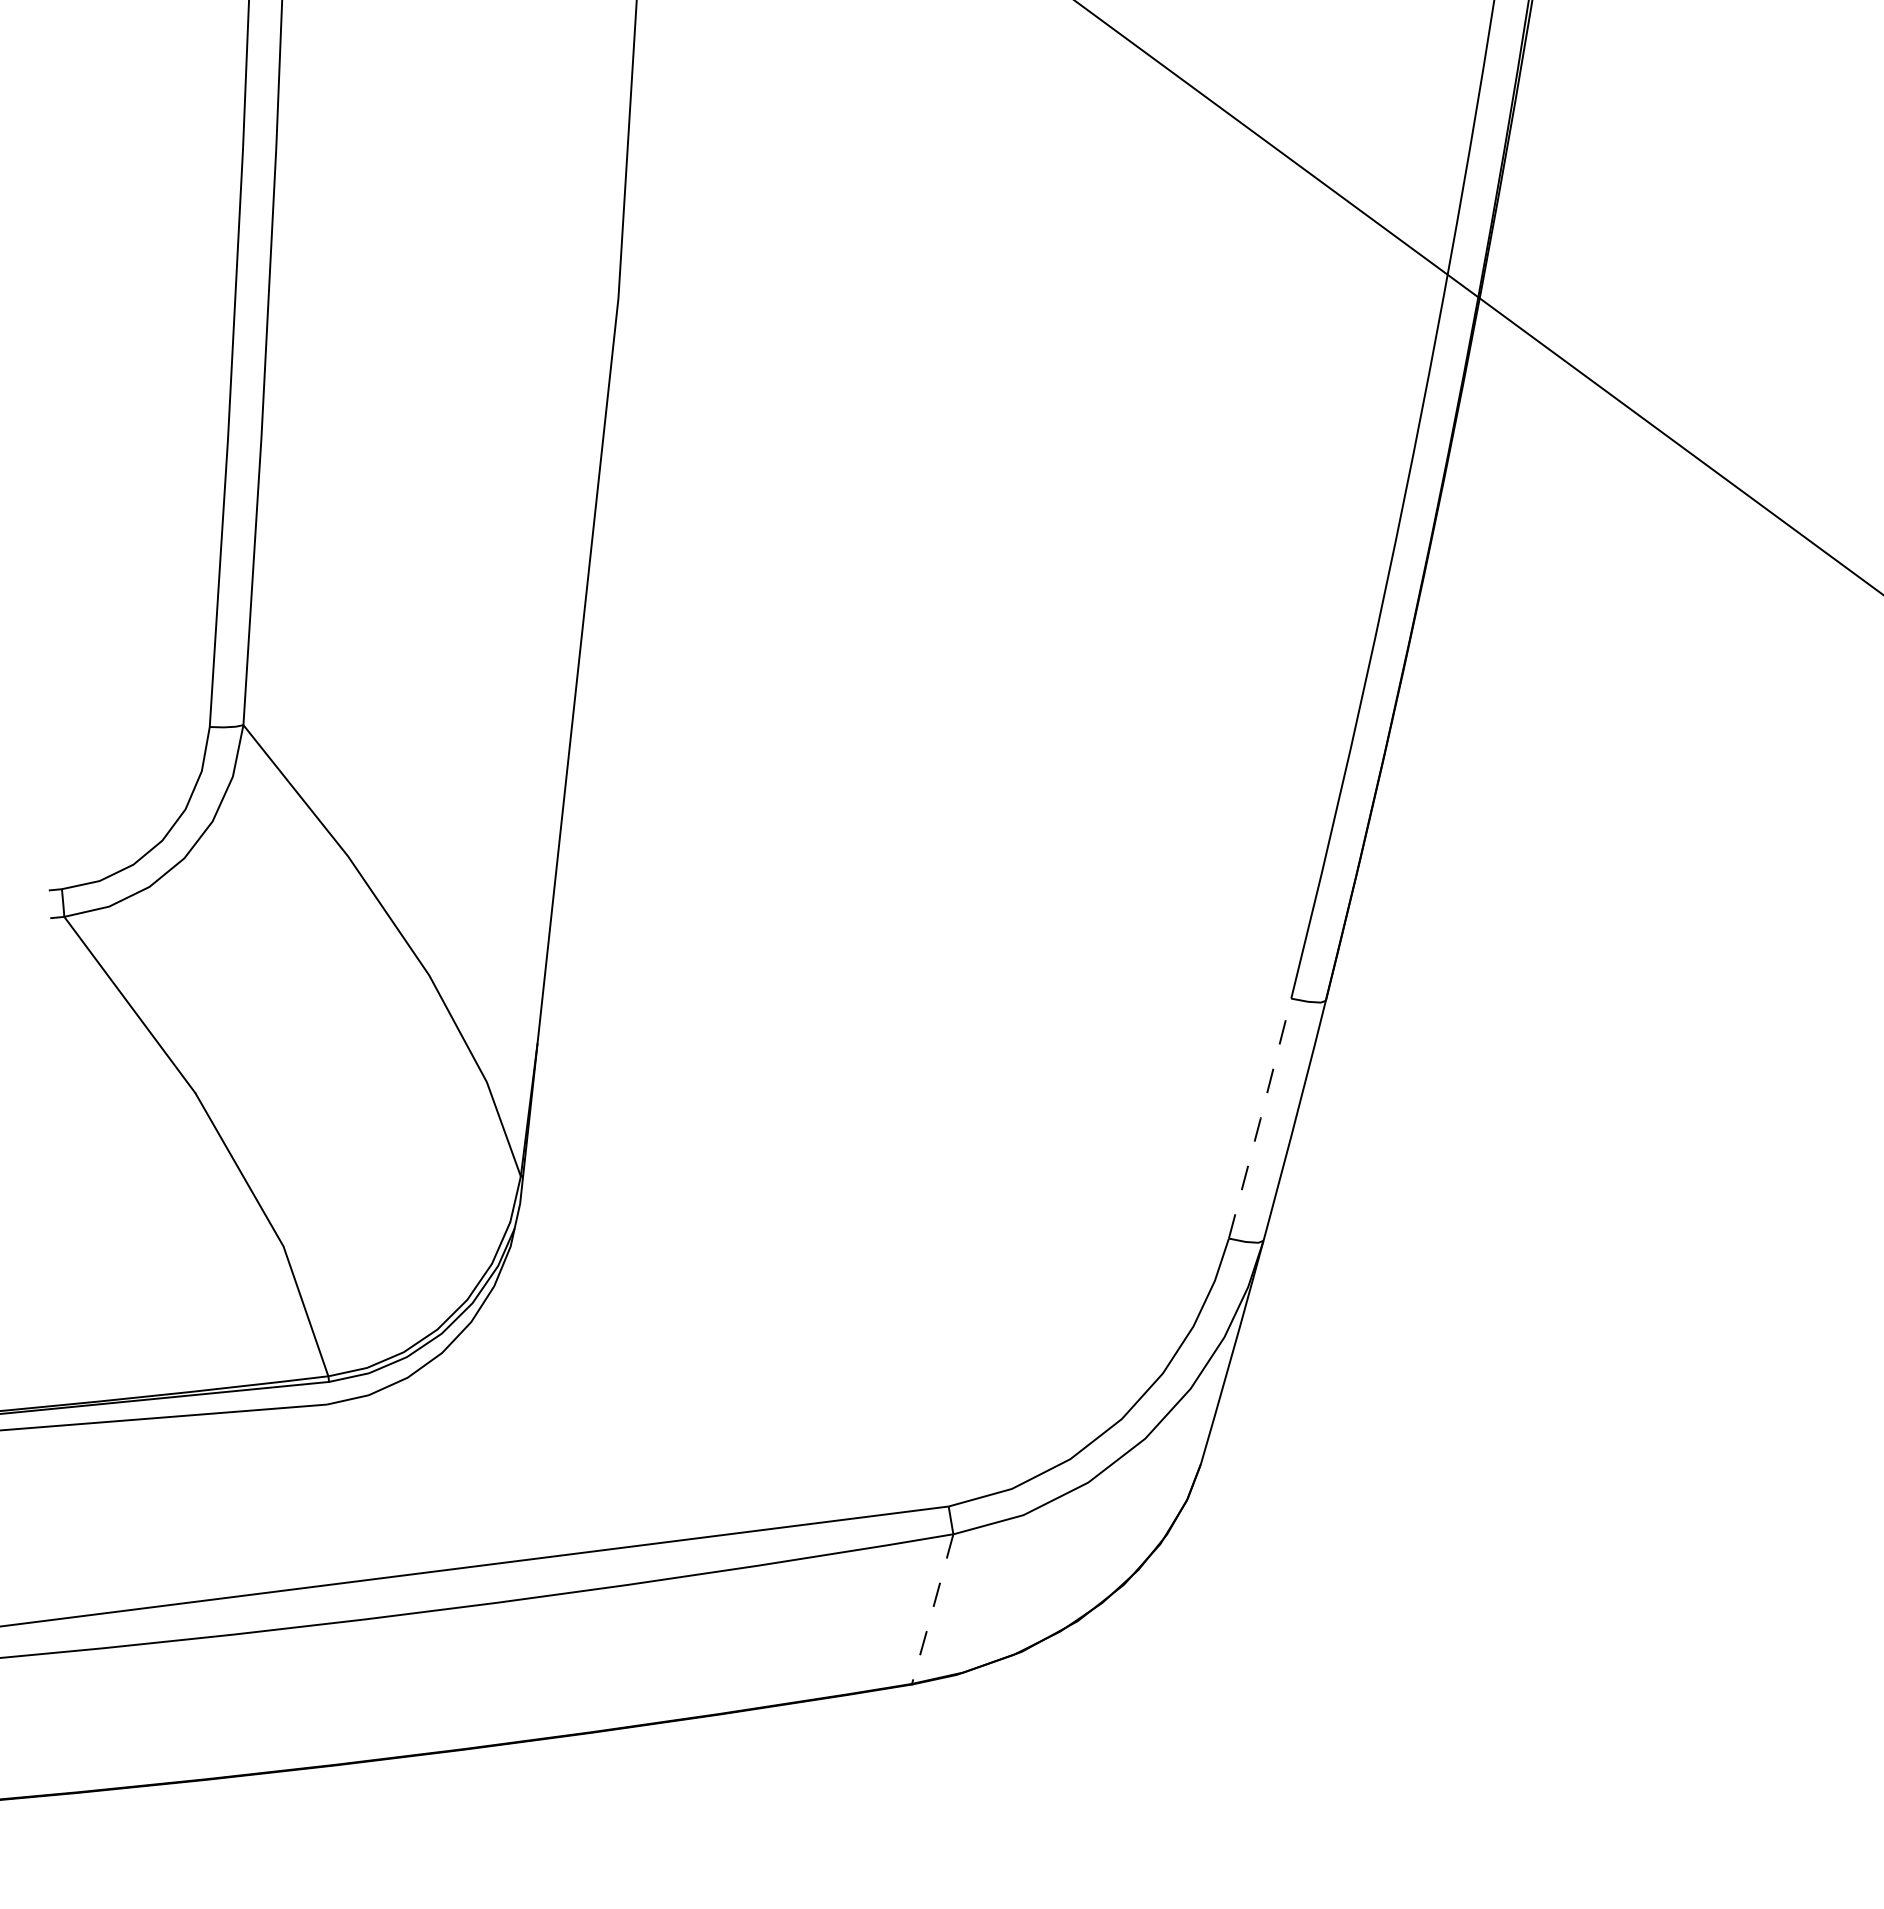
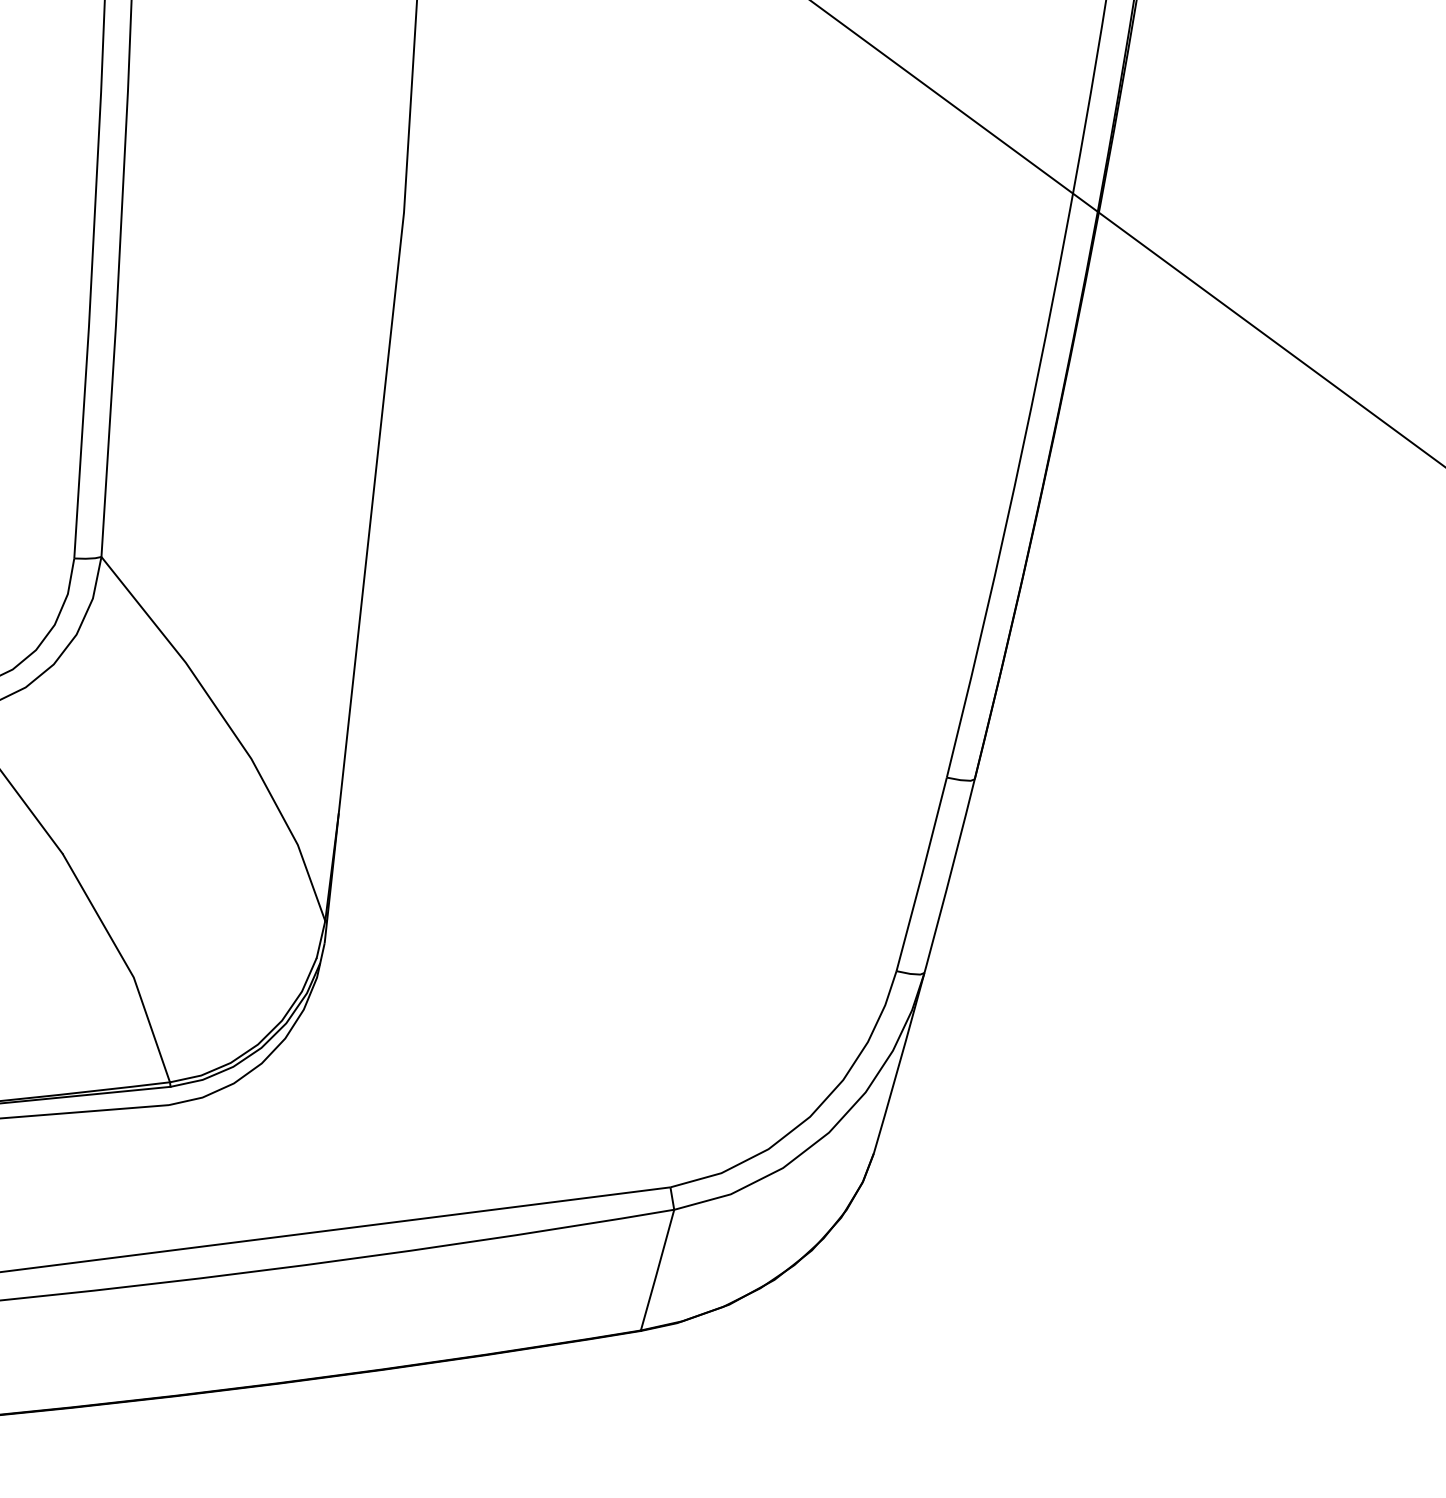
line: (1260, 1118) -> (922, 874), dashed -> solid
line: (932, 1610) -> (657, 1271), dashed -> solid

